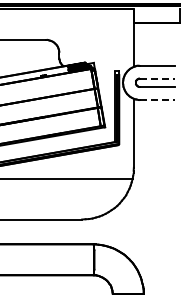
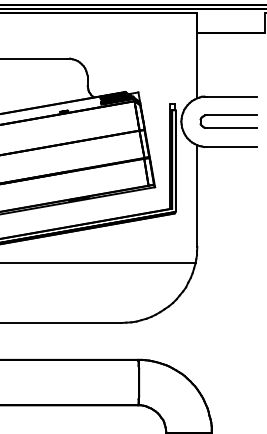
line: (157, 78) -> (232, 115), dashed -> solid
line: (157, 100) -> (232, 147), dashed -> solid

